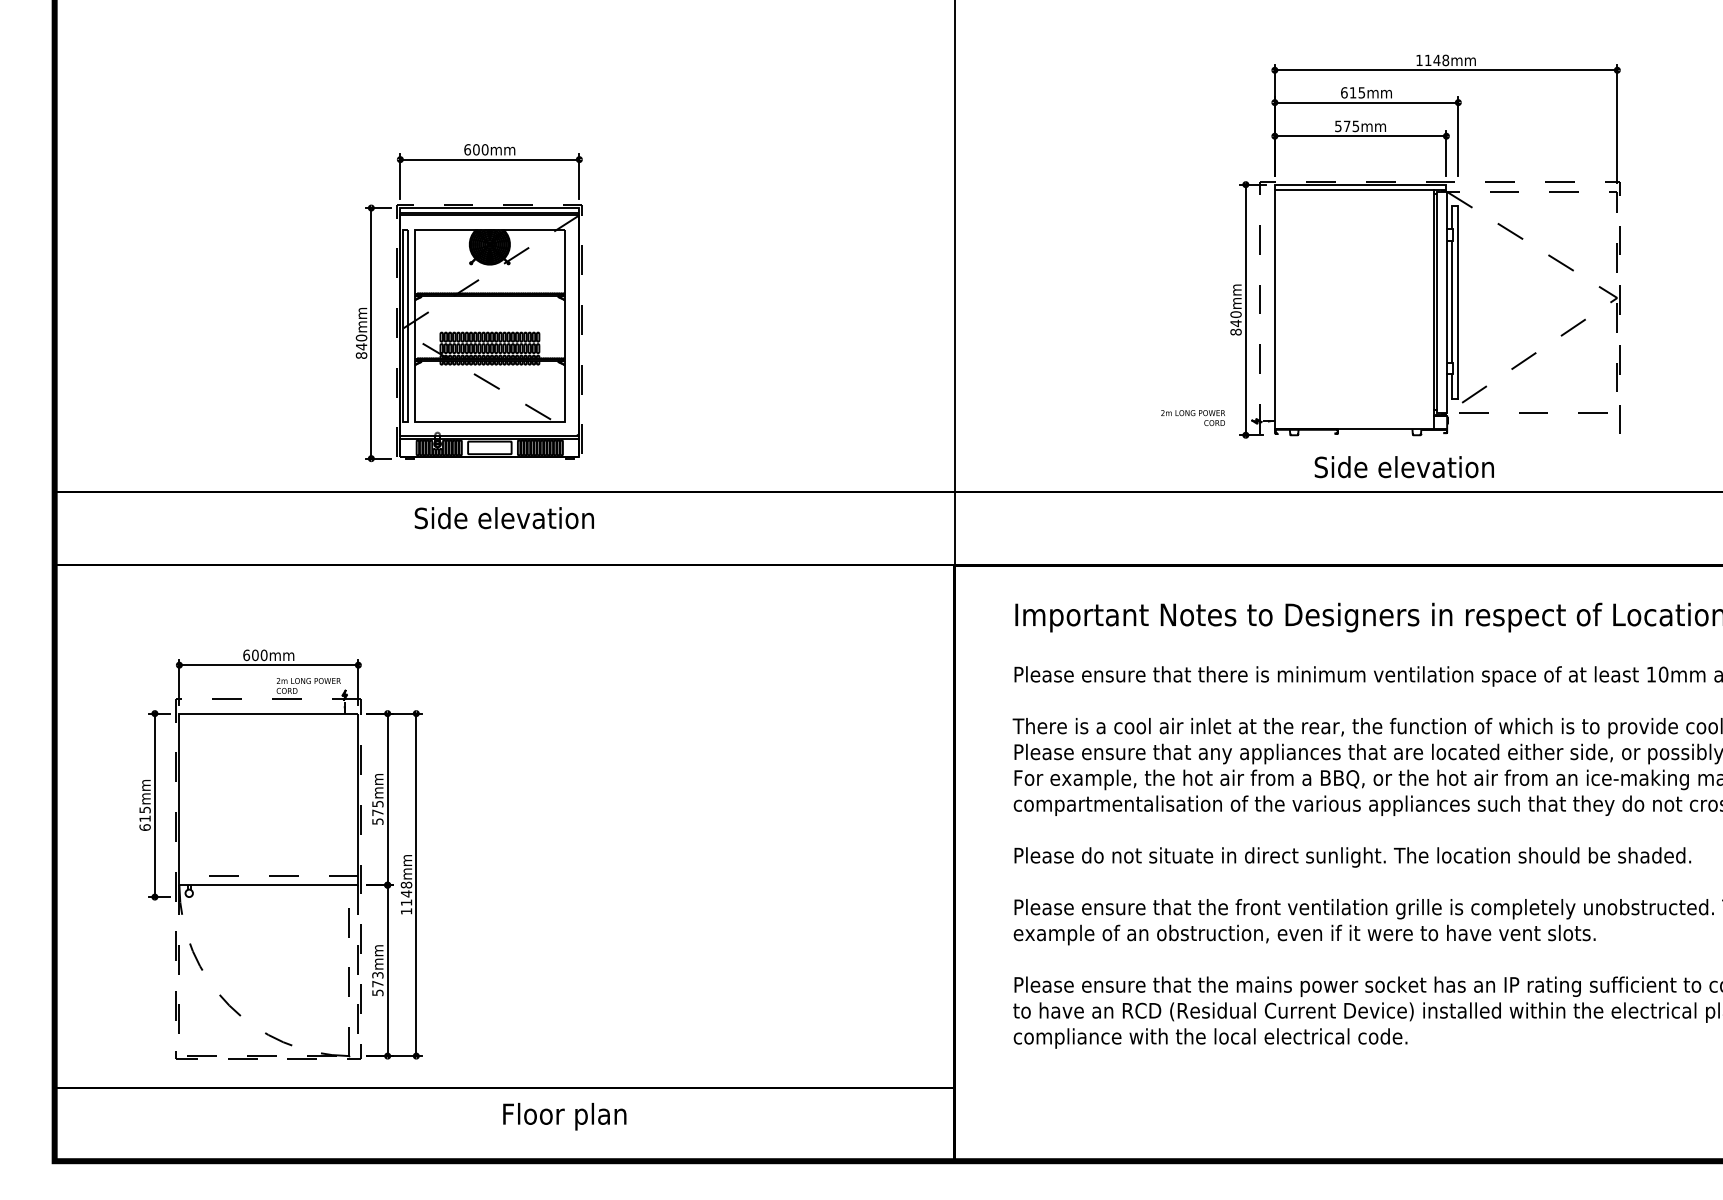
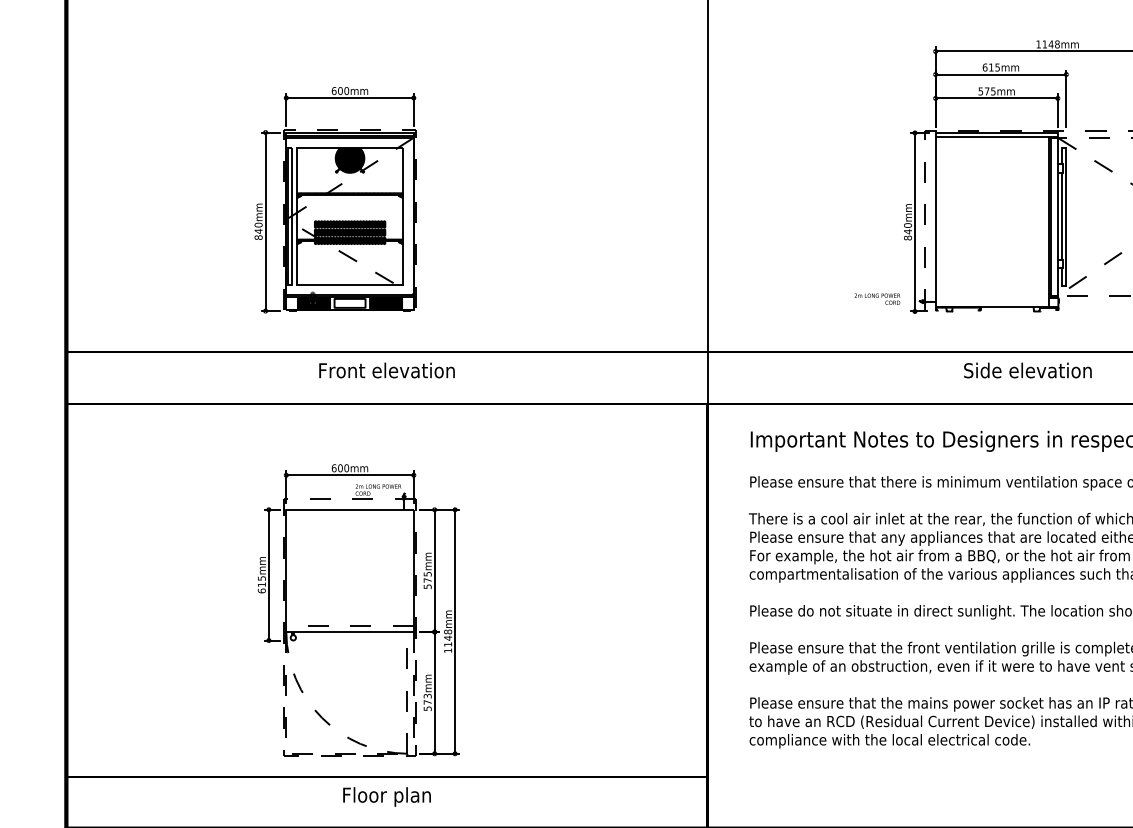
part: (468, 303) -> (334, 200), moved
text: (1403, 467) -> (1027, 370), moved
text: (504, 518) -> (386, 370), Side elevation -> Front elevation
part: (280, 854) -> (358, 610), moved
text: (564, 1116) -> (386, 796), moved

